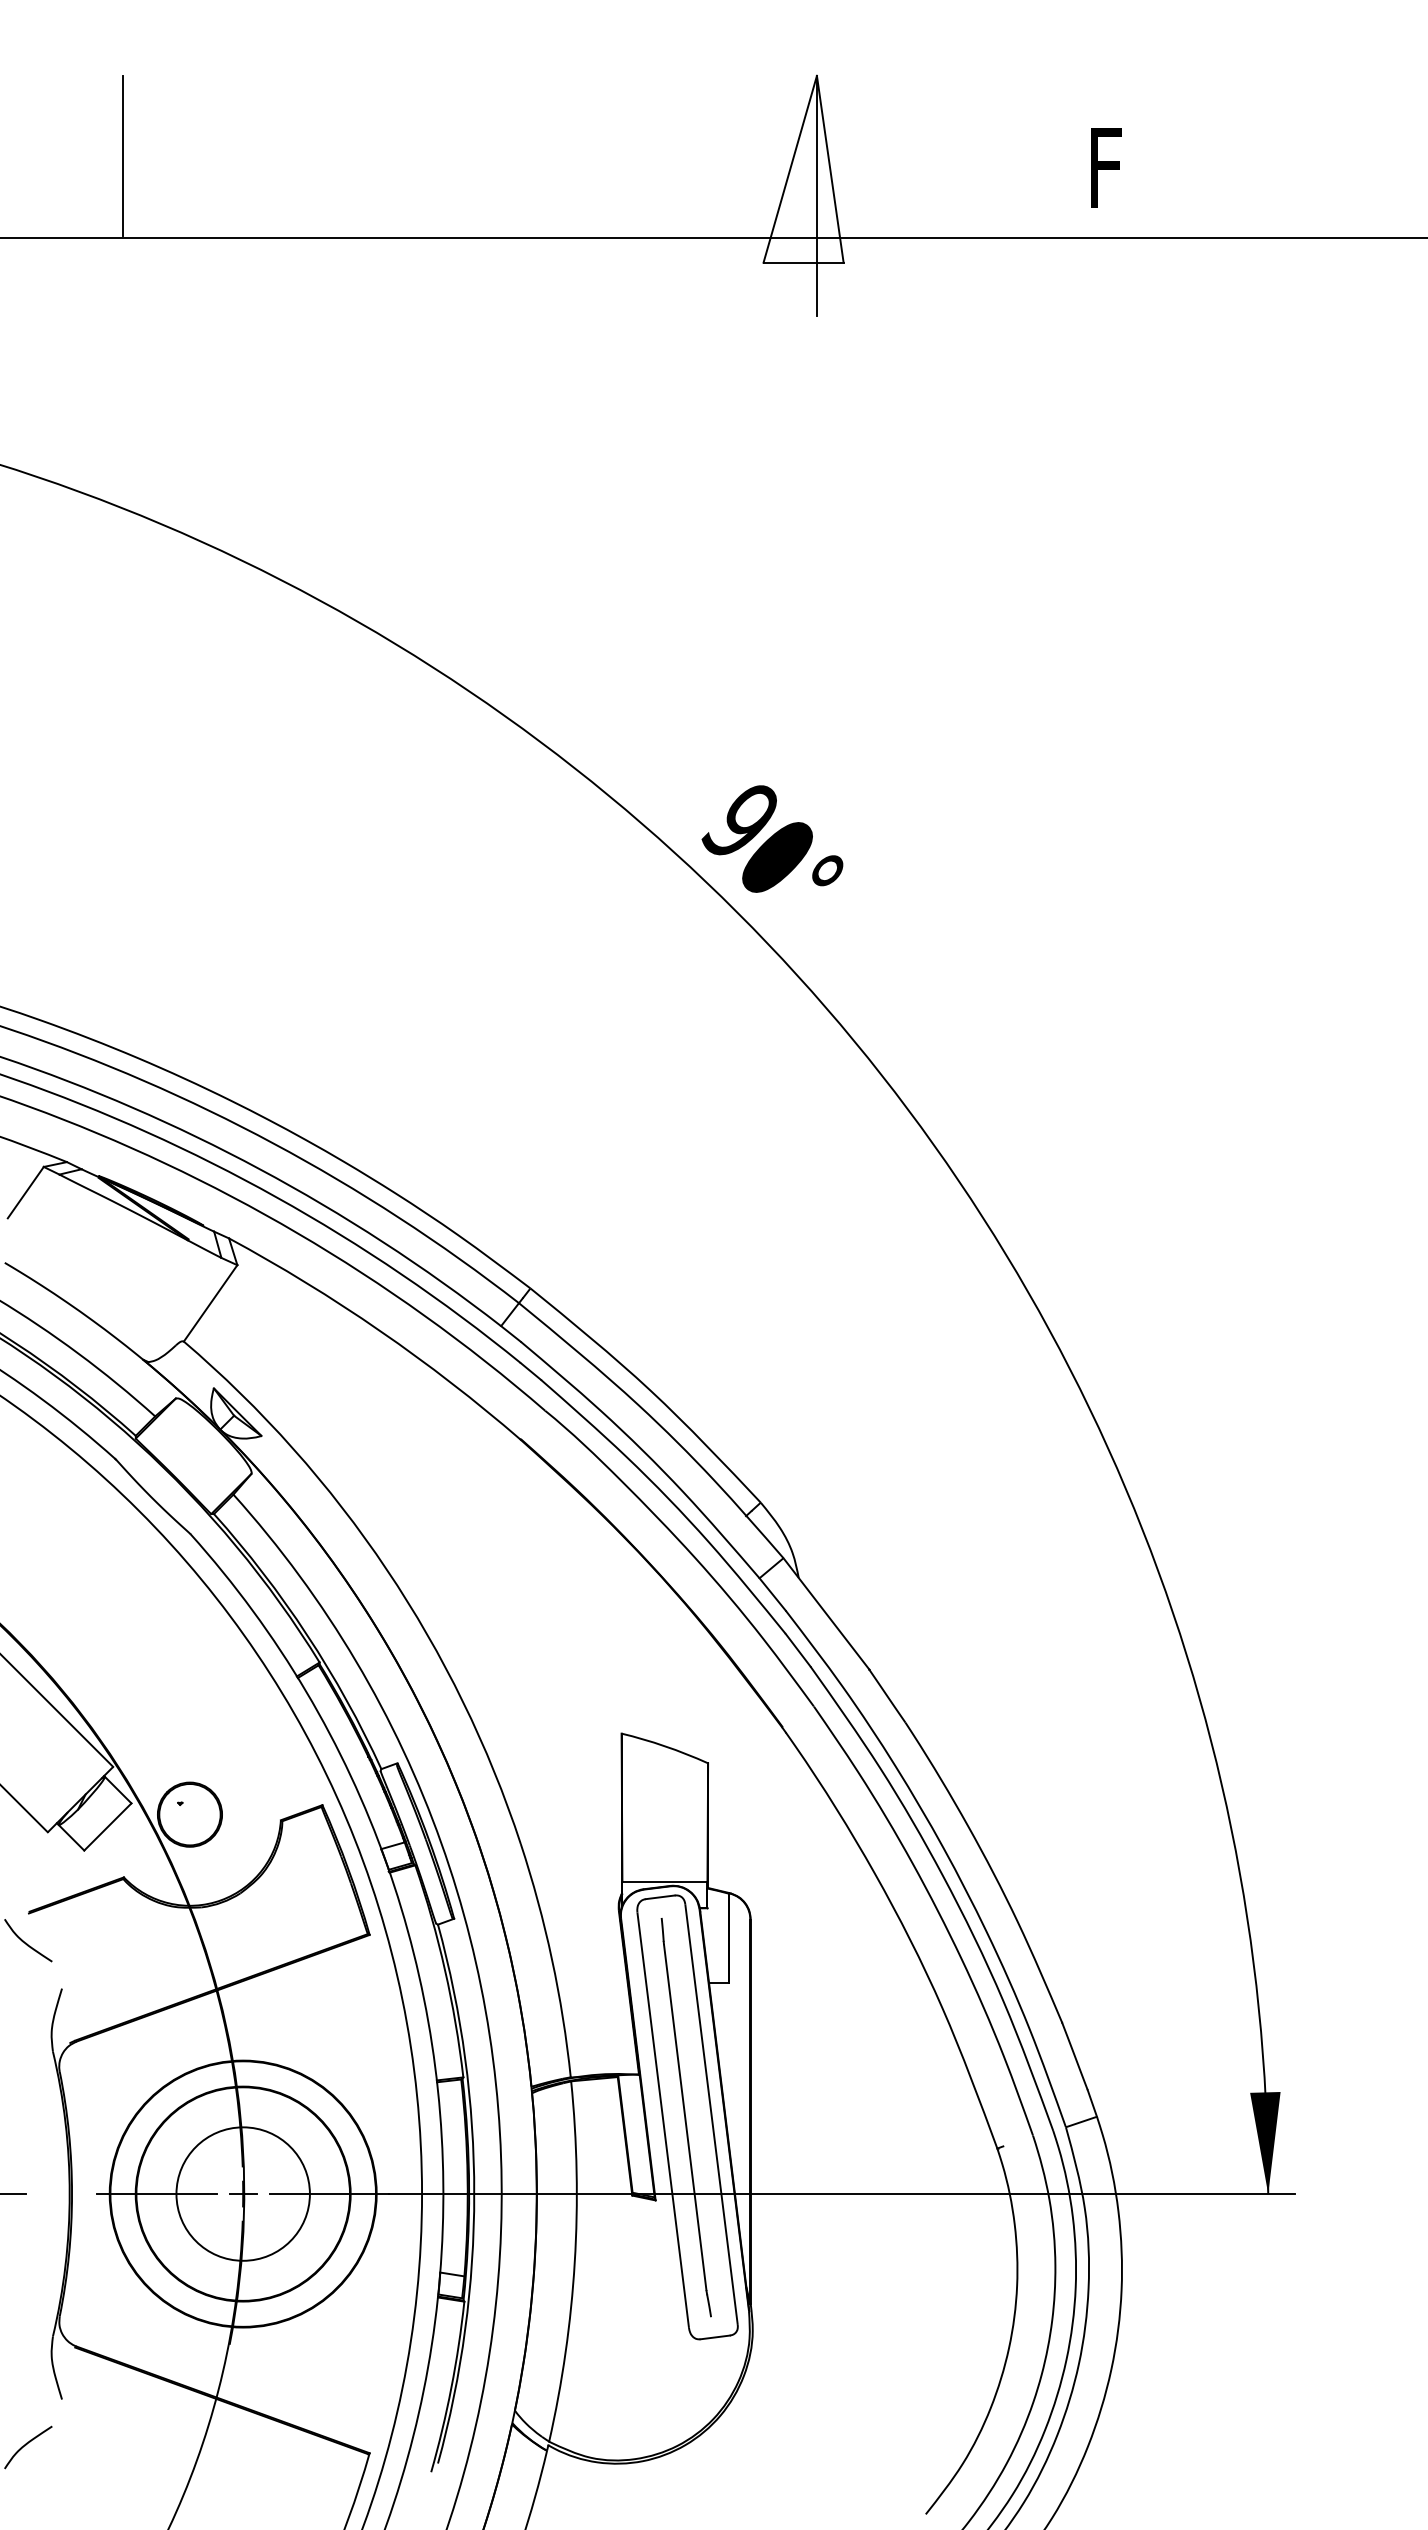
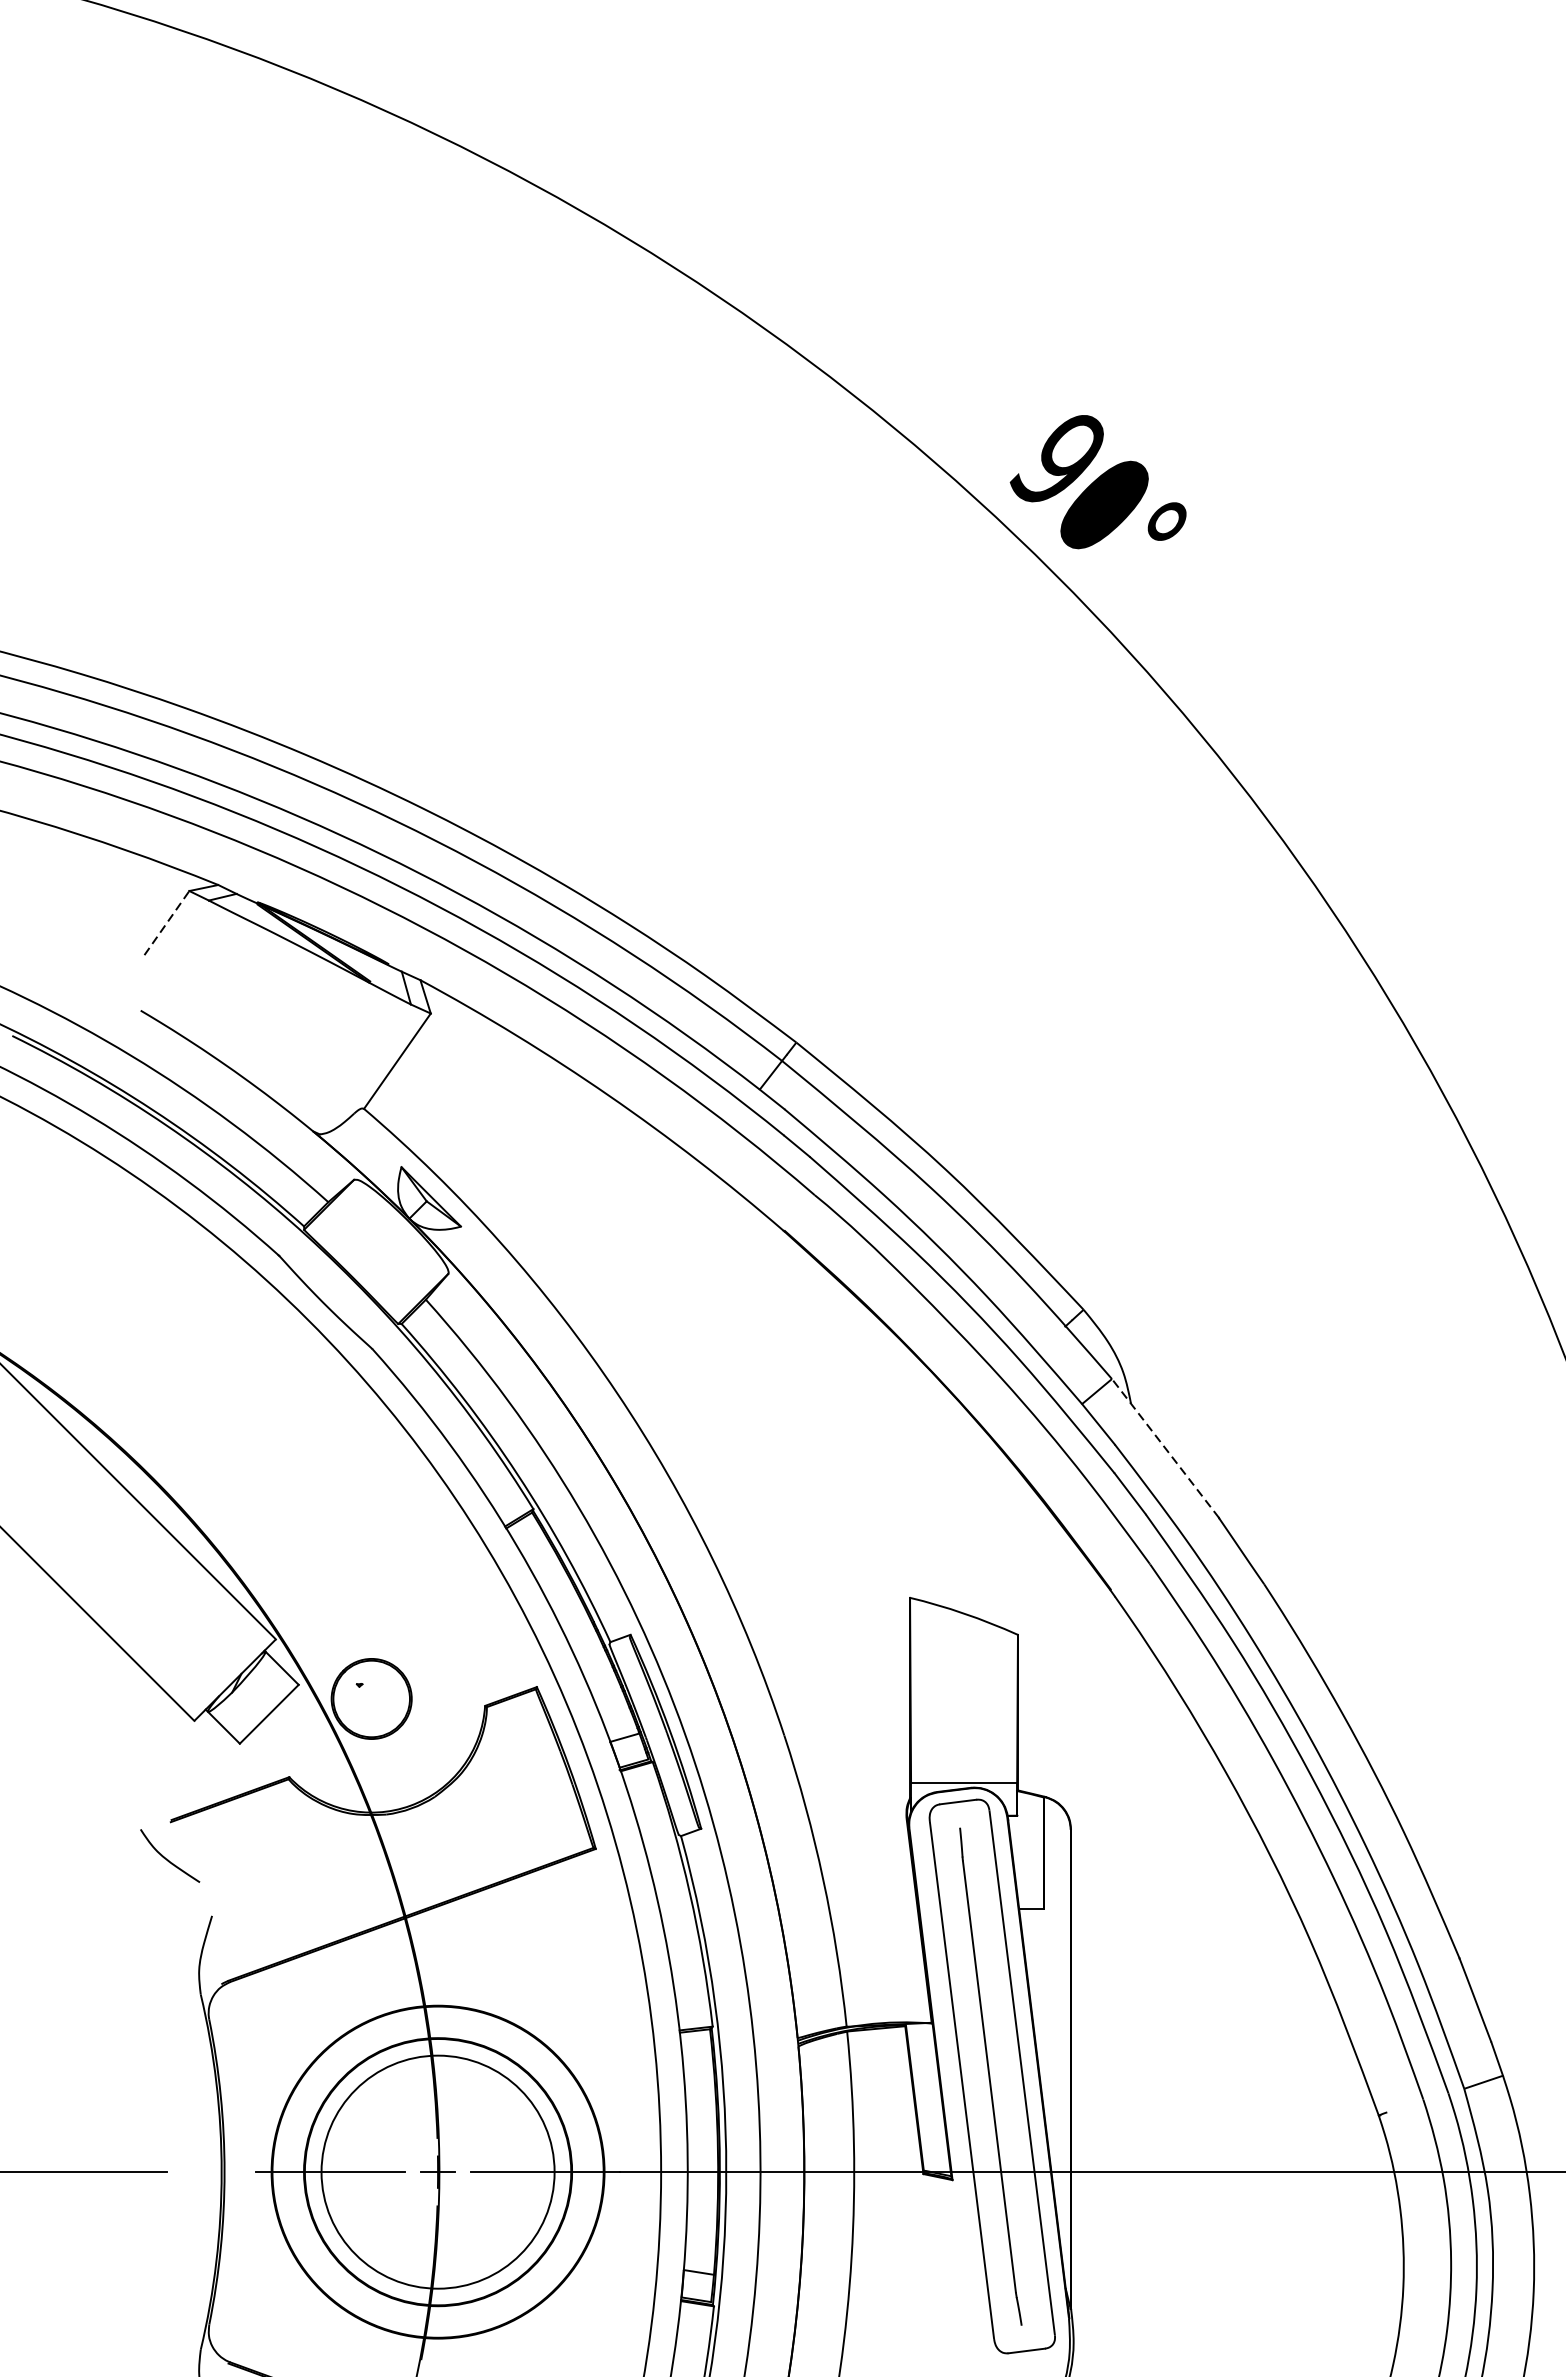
line: (26, 1192) -> (167, 922), solid -> dashed
line: (826, 1613) -> (1165, 1448), solid -> dashed
circle: (242, 2193) -> (437, 2171), size x1.4

